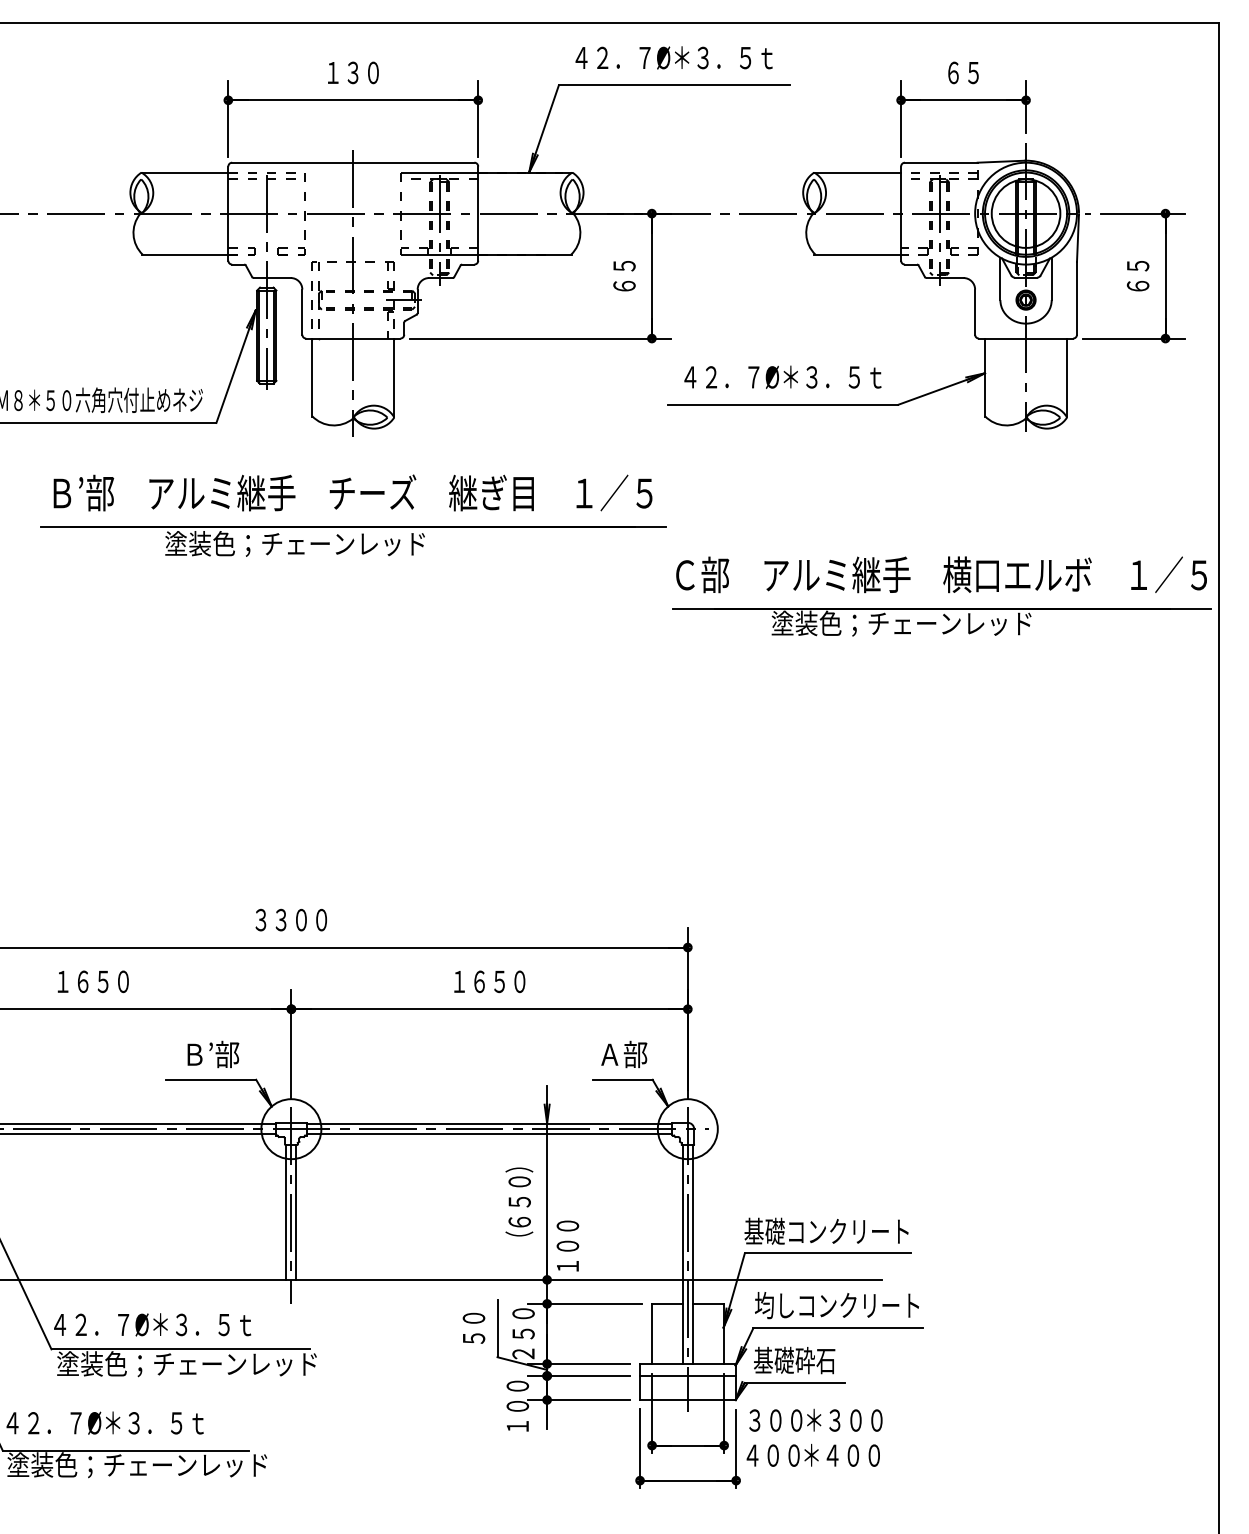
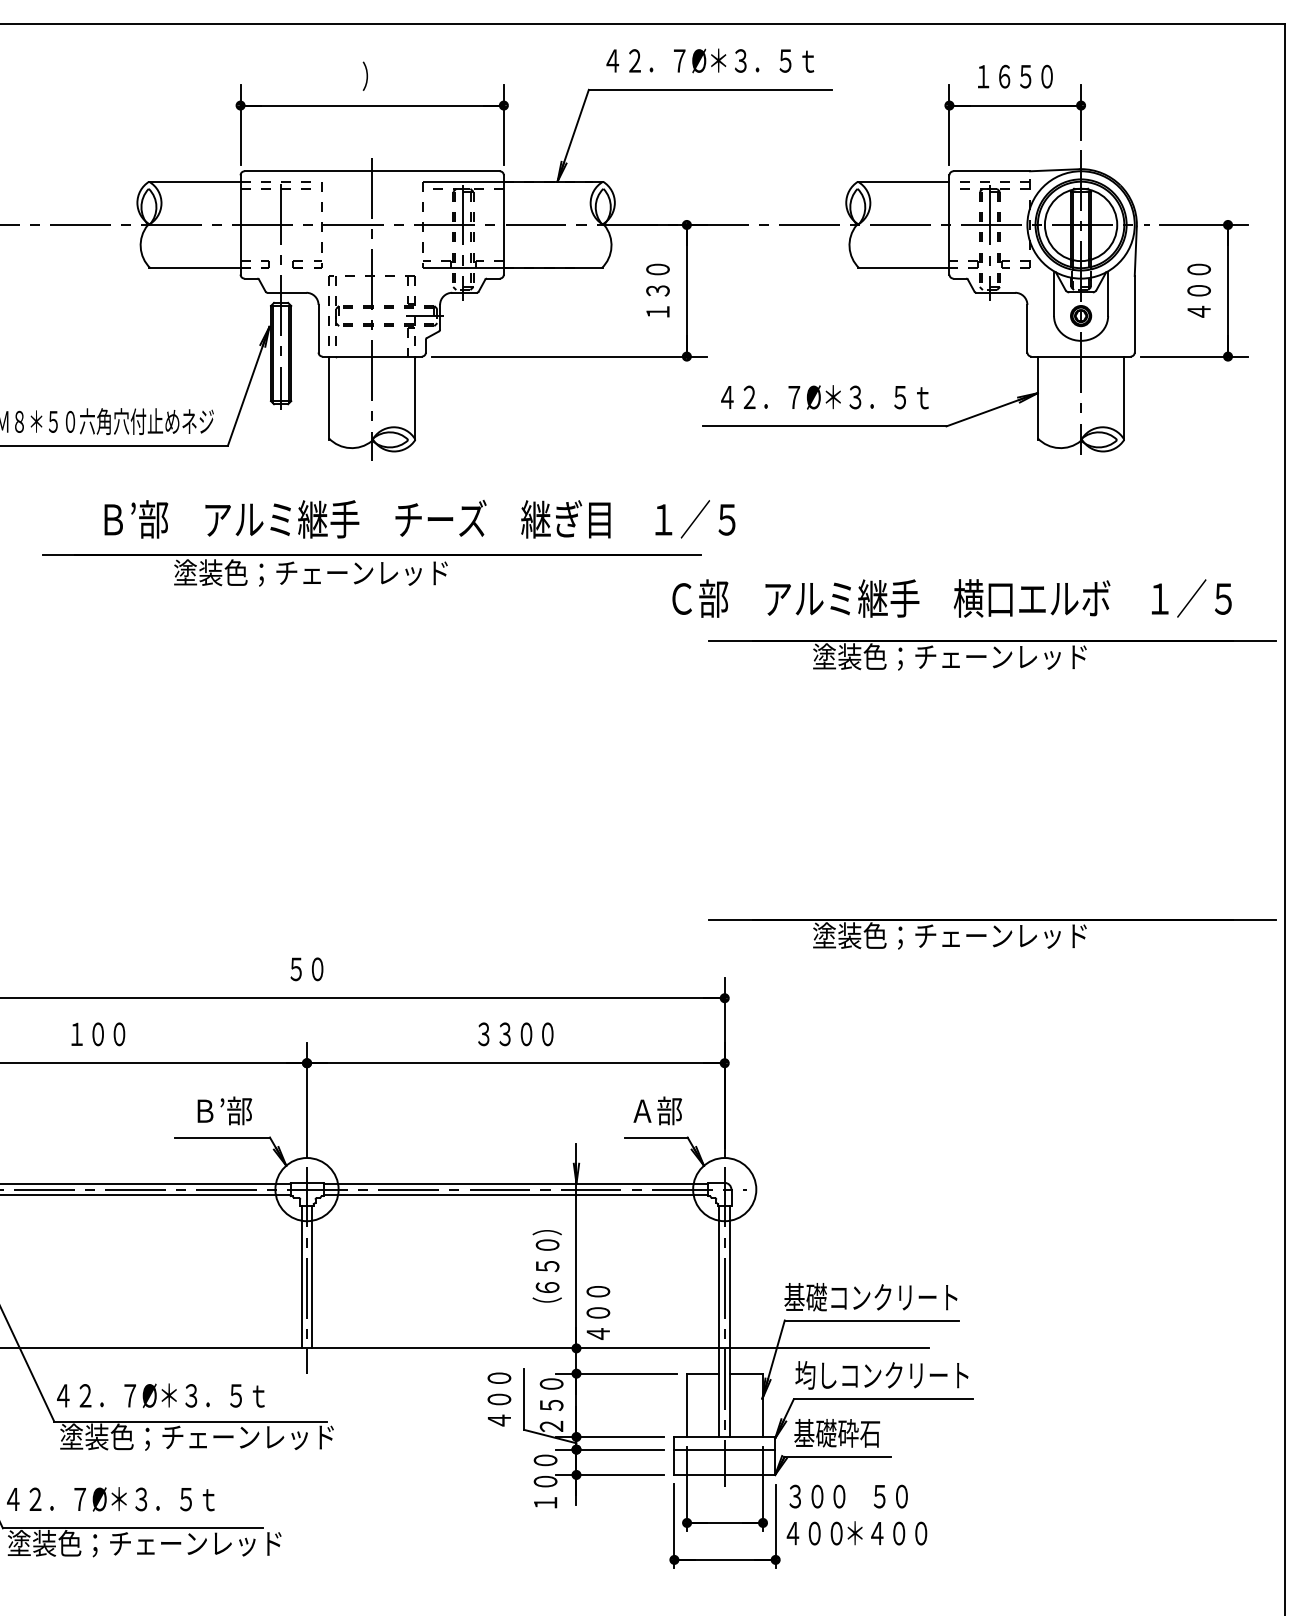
text: (353, 71) -> (372, 75), １３０ -> ）
text: (963, 72) -> (1015, 76), ６５ -> １６５０
text: (624, 275) -> (657, 290), ６５ -> １３０
text: (1137, 275) -> (1198, 290), ６５ -> ４００
text: (352, 493) -> (419, 519), moved
text: (941, 574) -> (951, 598), moved
part: (941, 887) -> (992, 934), added
text: (290, 920) -> (306, 969), ３３００ -> ５０
text: (93, 981) -> (98, 1034), １６５０ -> １００
text: (479, 981) -> (505, 1034), １６５０ -> ３３００
text: (567, 1266) -> (597, 1334), １００ -> ４００
text: (474, 1328) -> (499, 1399), ５０ -> ４００
text: (844, 1420) -> (889, 1496), ＊３００ -> ５０

